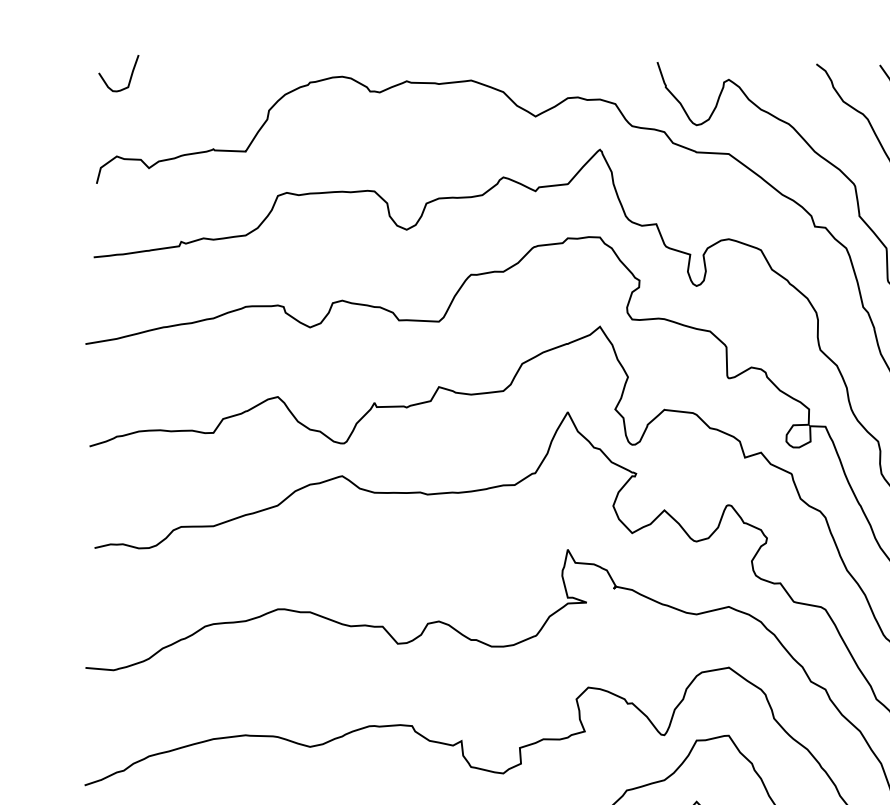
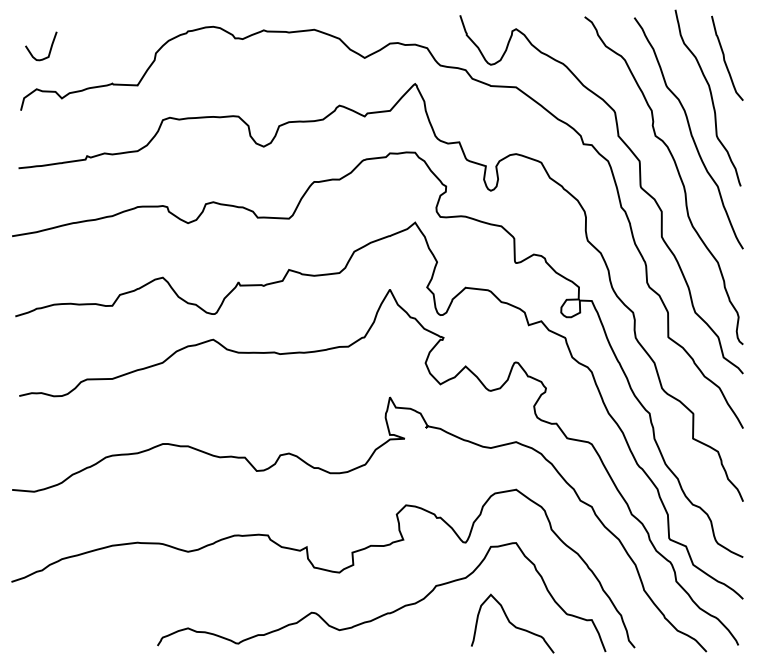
curve: (129, 77) -> (49, 49), moved

